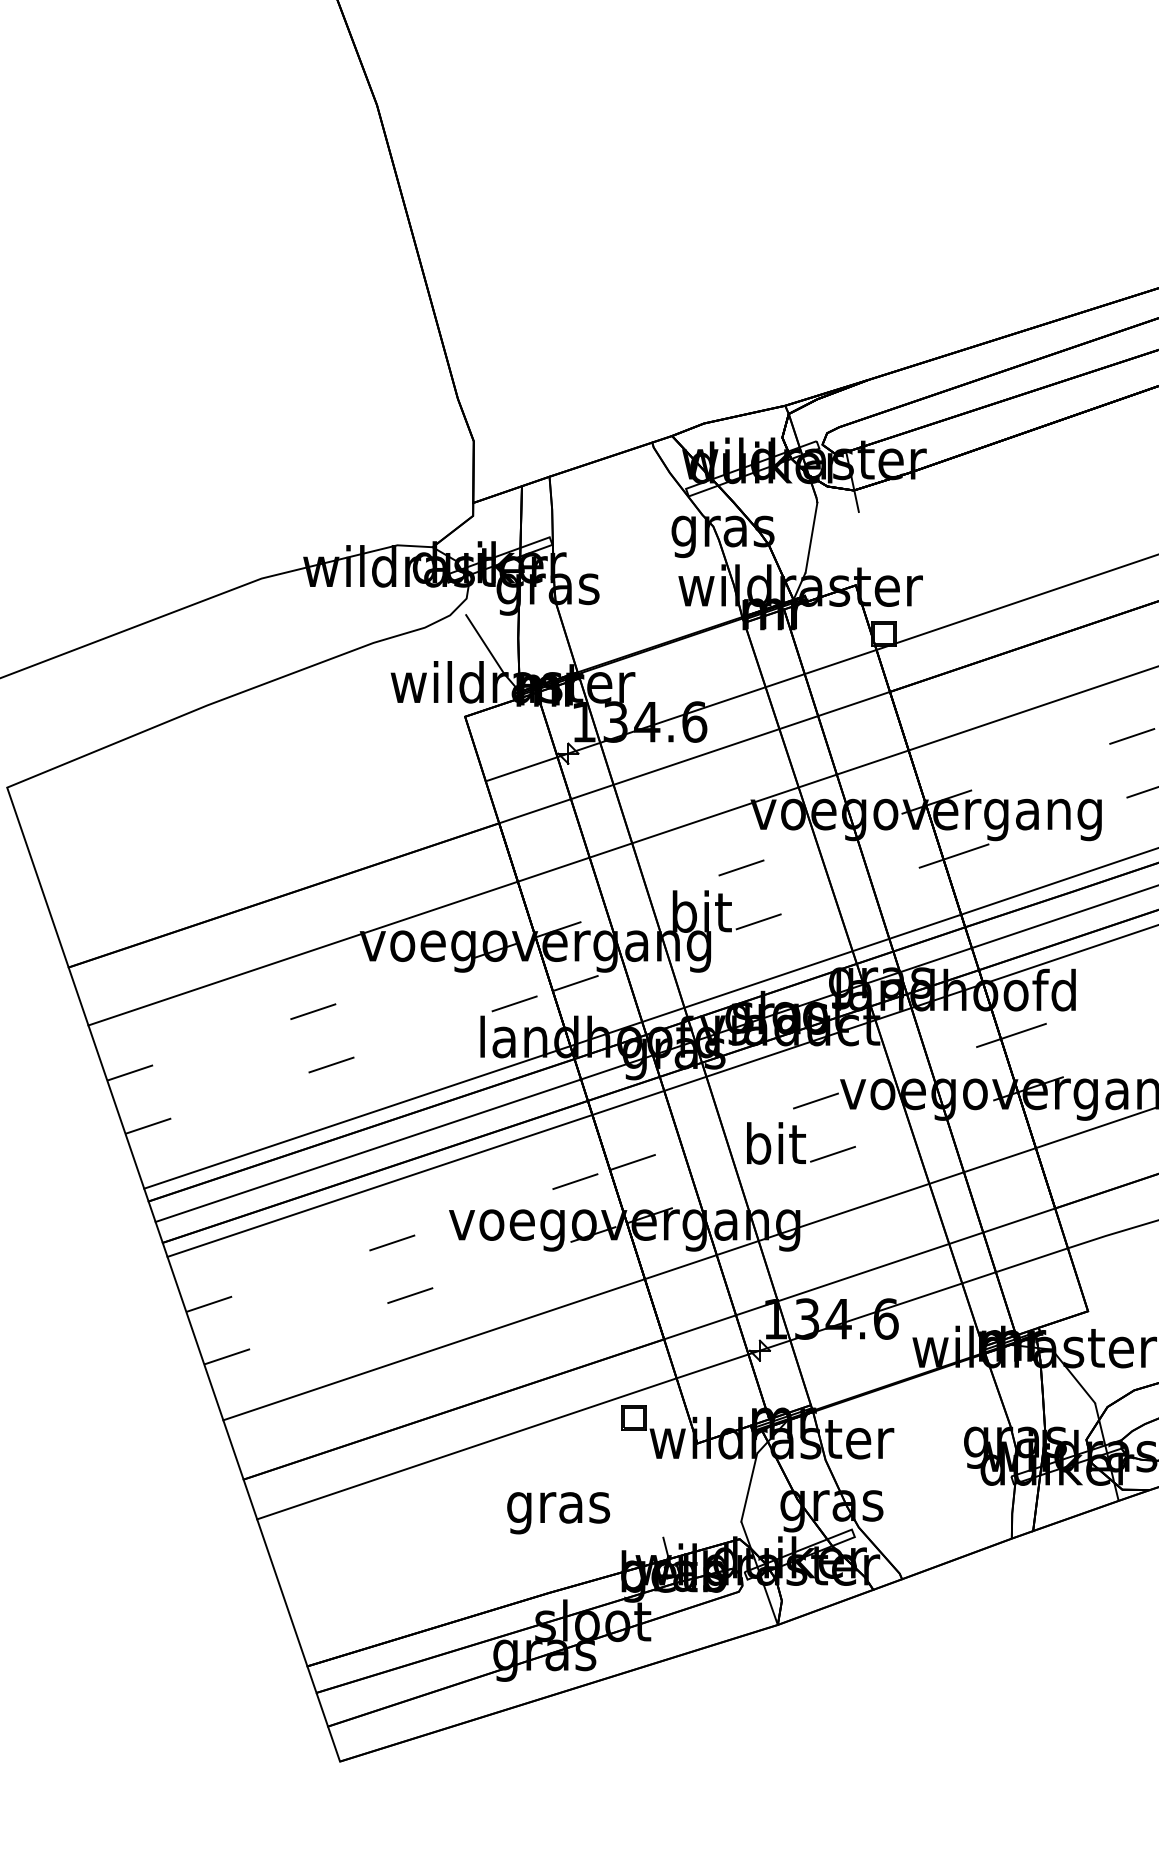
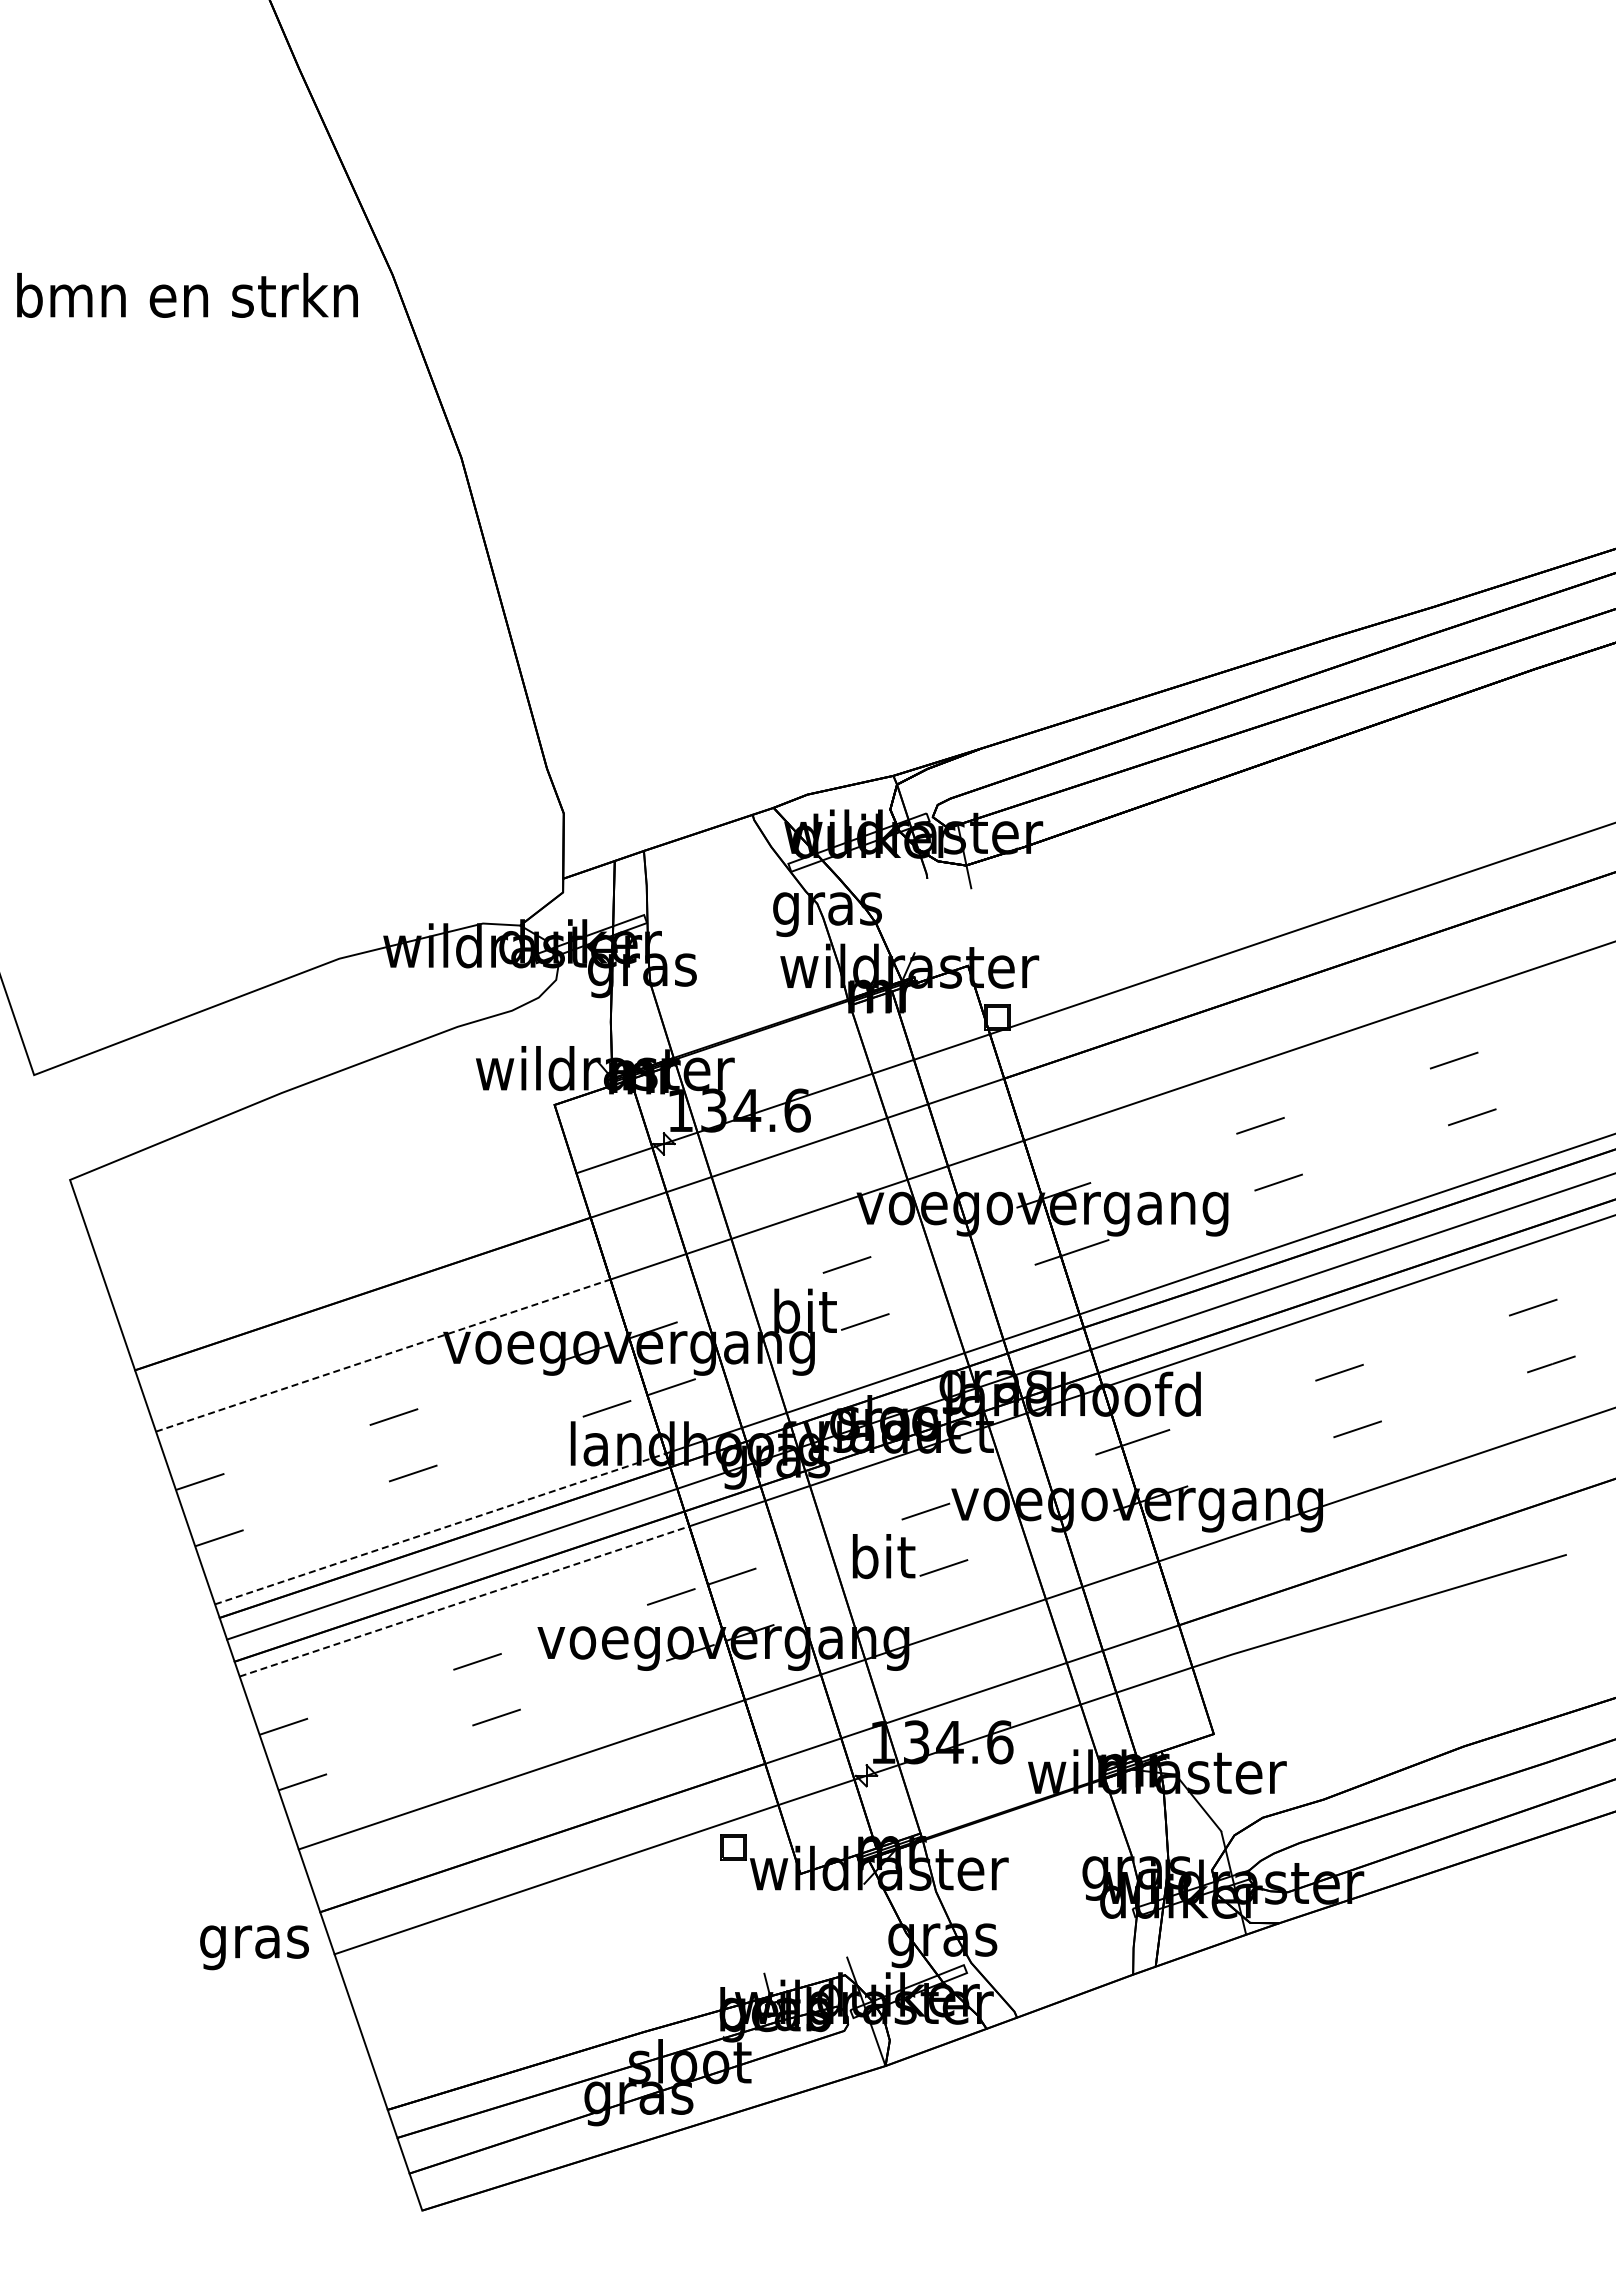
line: (810, 537) -> (920, 915), removed
line: (484, 644) -> (575, 1028), removed
line: (303, 953) -> (383, 1355), solid -> dashed
line: (357, 1116) -> (440, 1528), solid -> dashed
line: (379, 1185) -> (464, 1601), solid -> dashed
line: (748, 1487) -> (854, 1920), removed
text: (558, 1512) -> (254, 1947), moved

